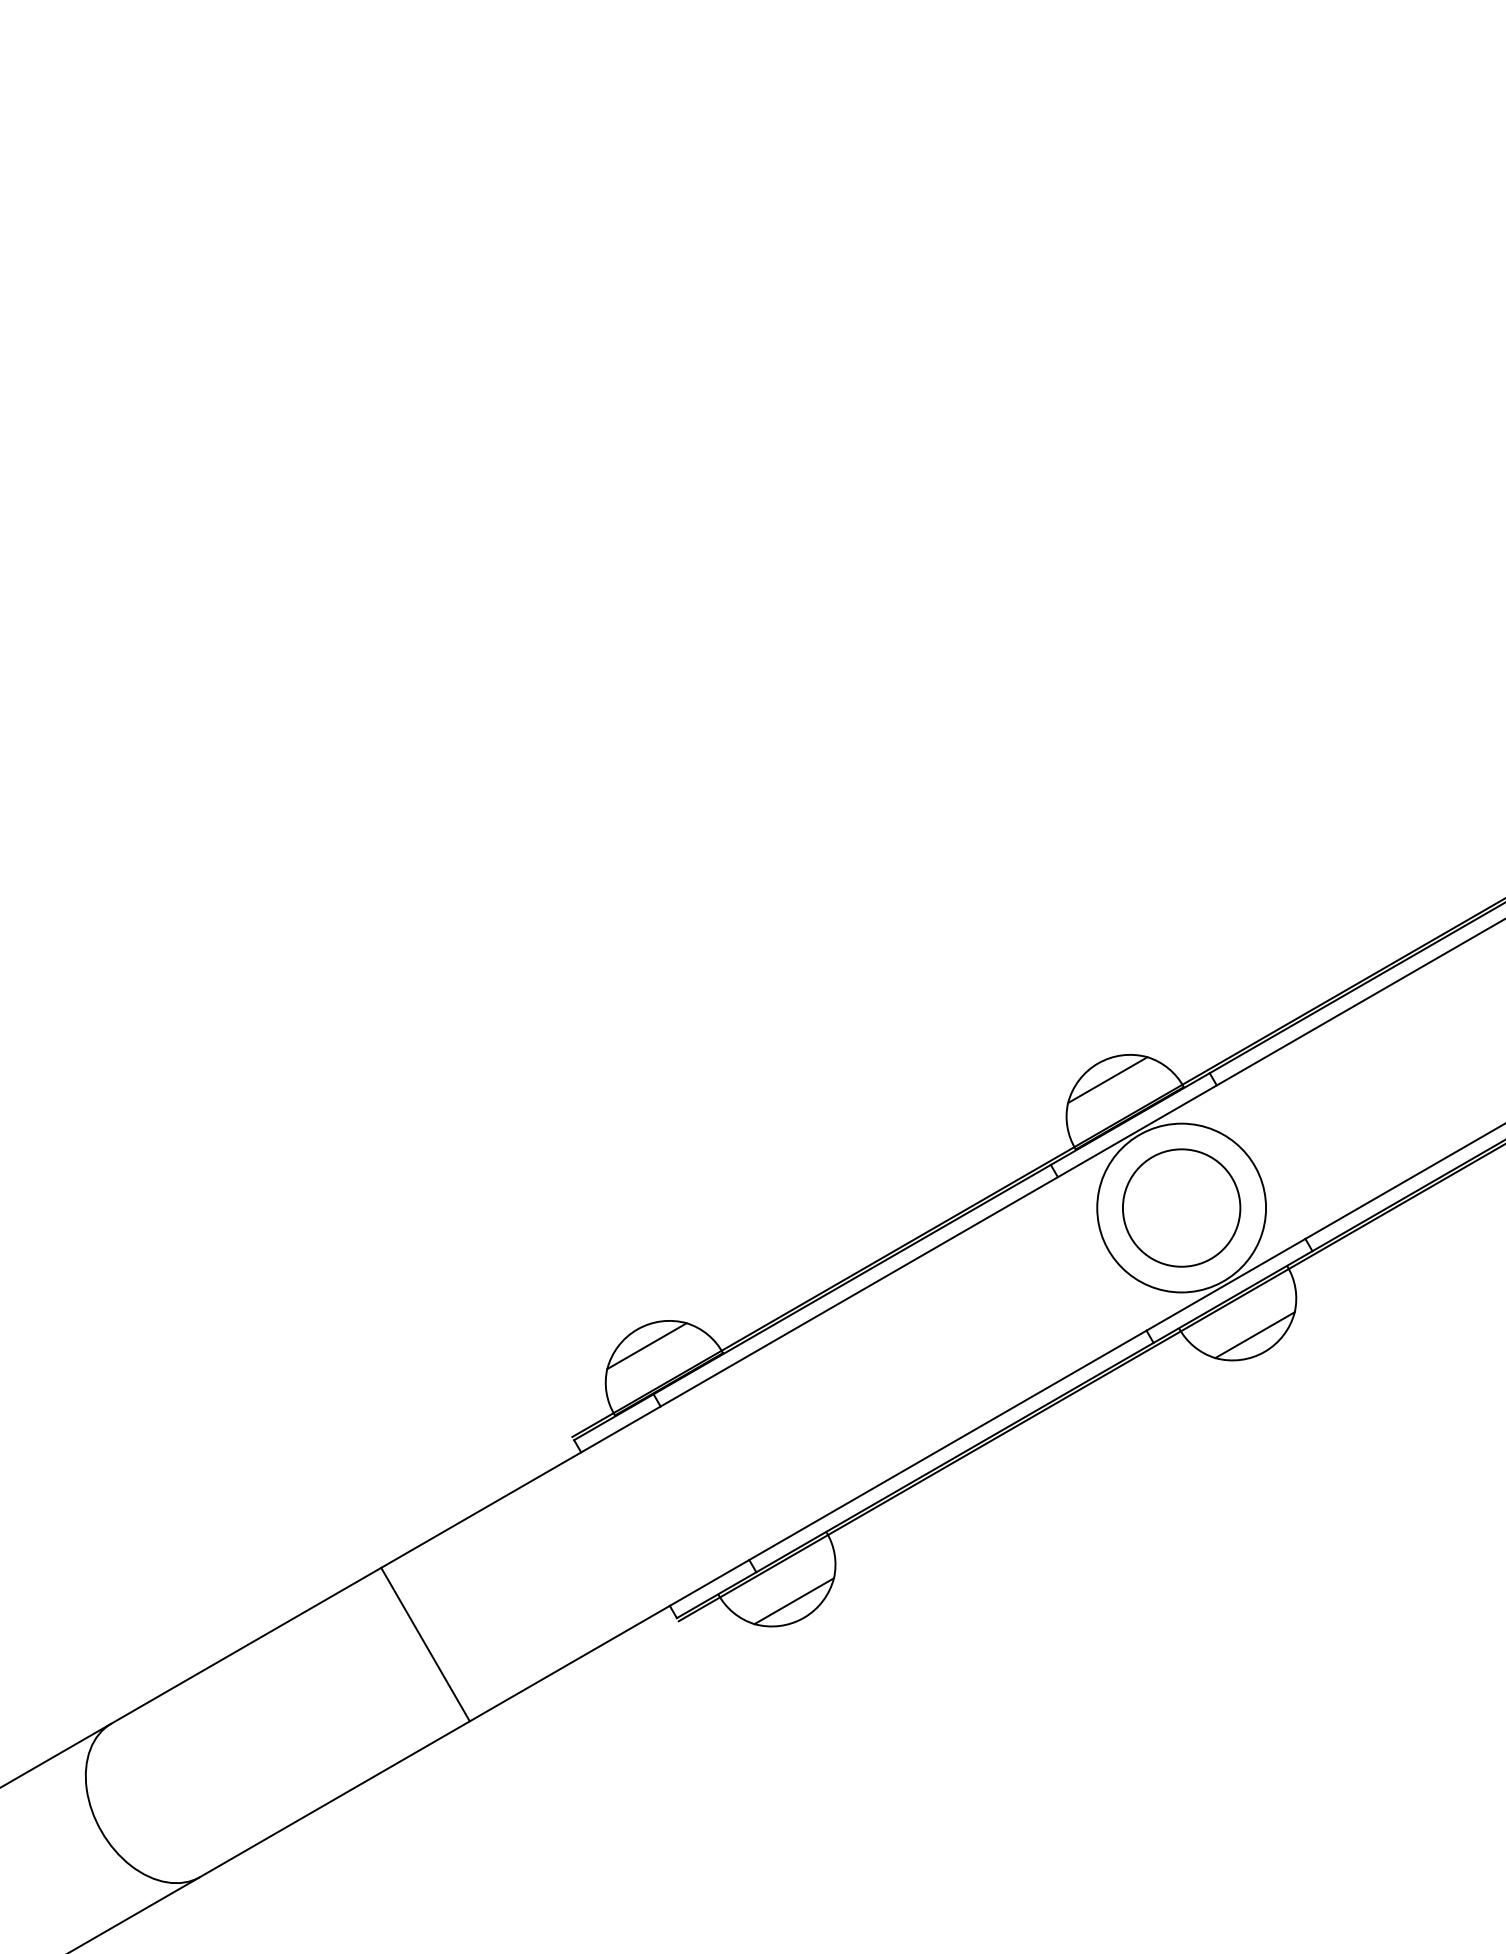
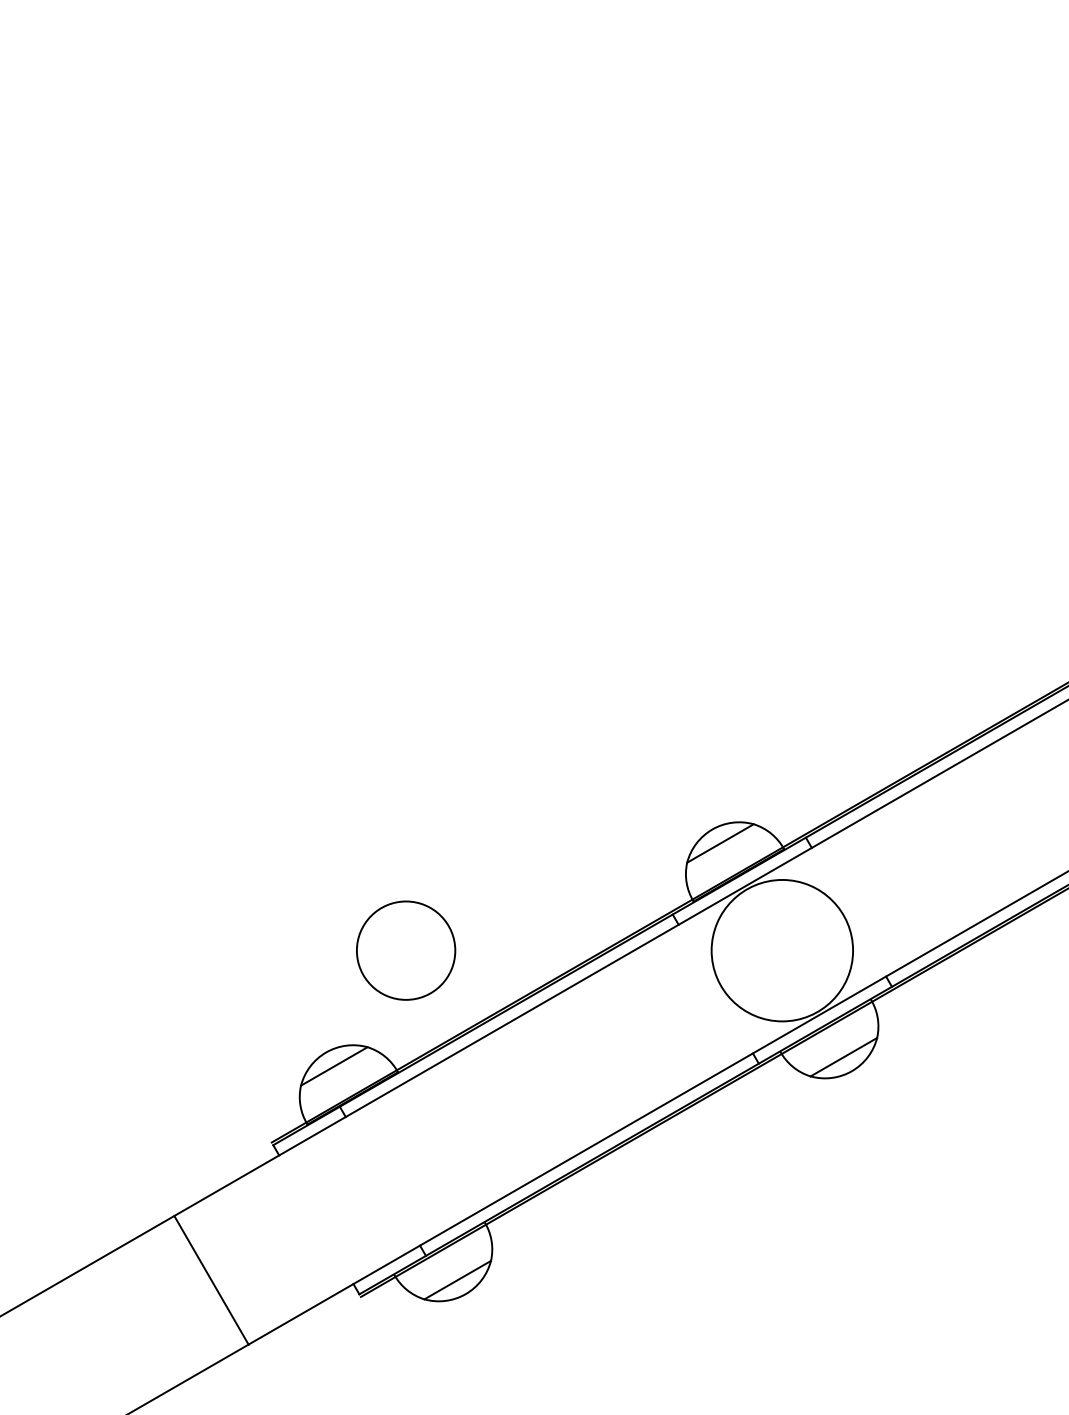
circle: (1181, 1207) -> (405, 950), moved
line: (425, 1644) -> (211, 1280), moved

